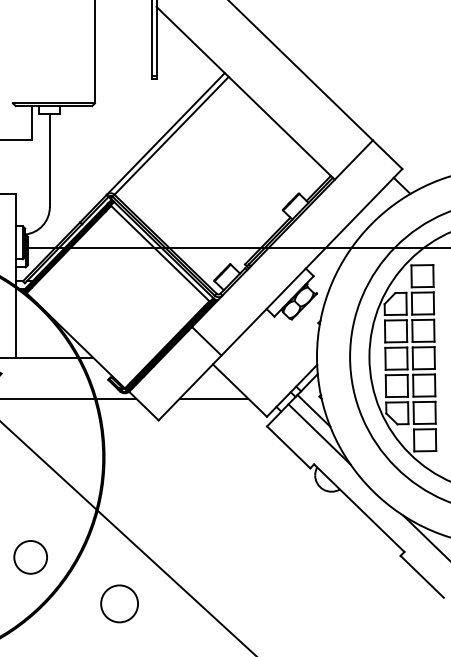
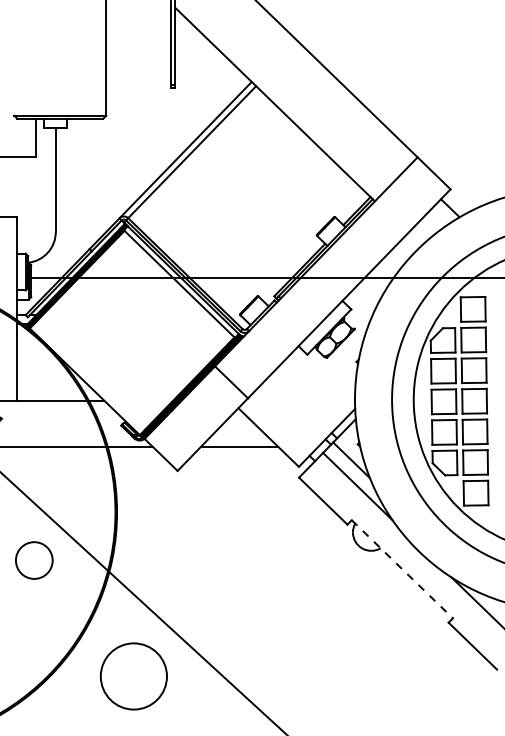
line: (359, 508) -> (402, 569), solid -> dashed
circle: (30, 557) -> (34, 560), moved
circle: (119, 603) -> (133, 676), size x1.6

